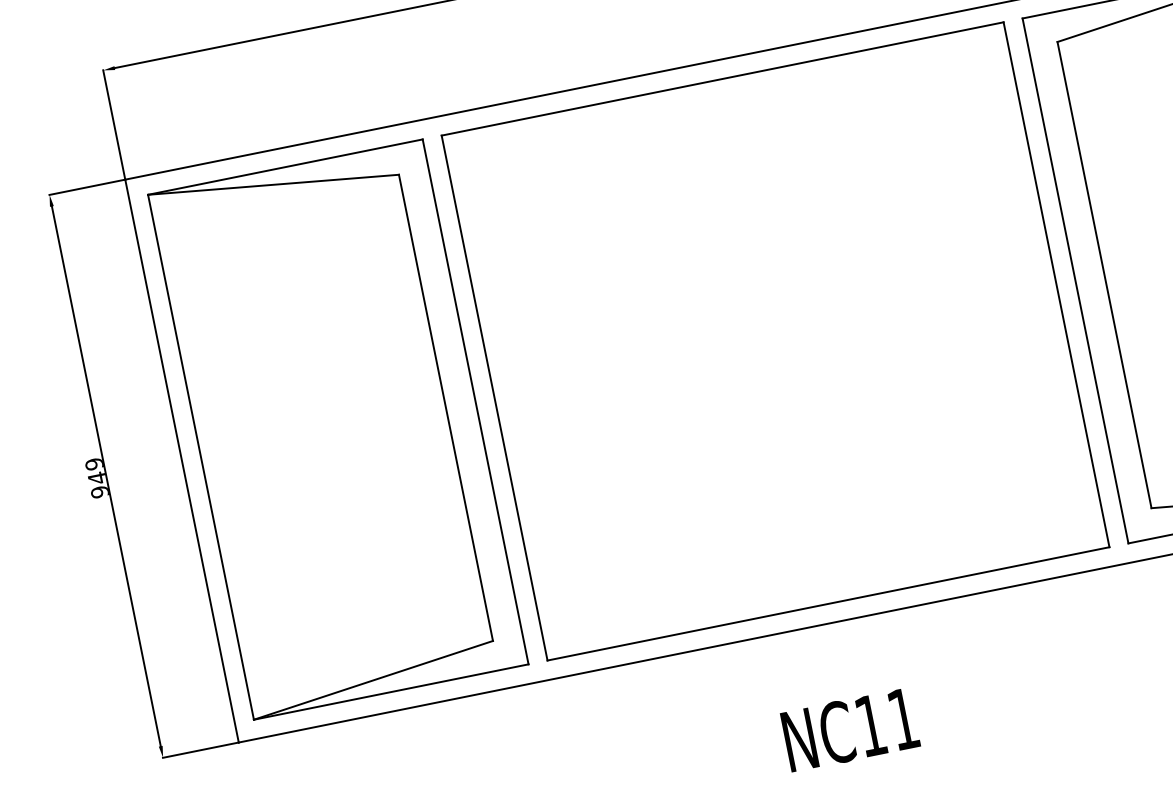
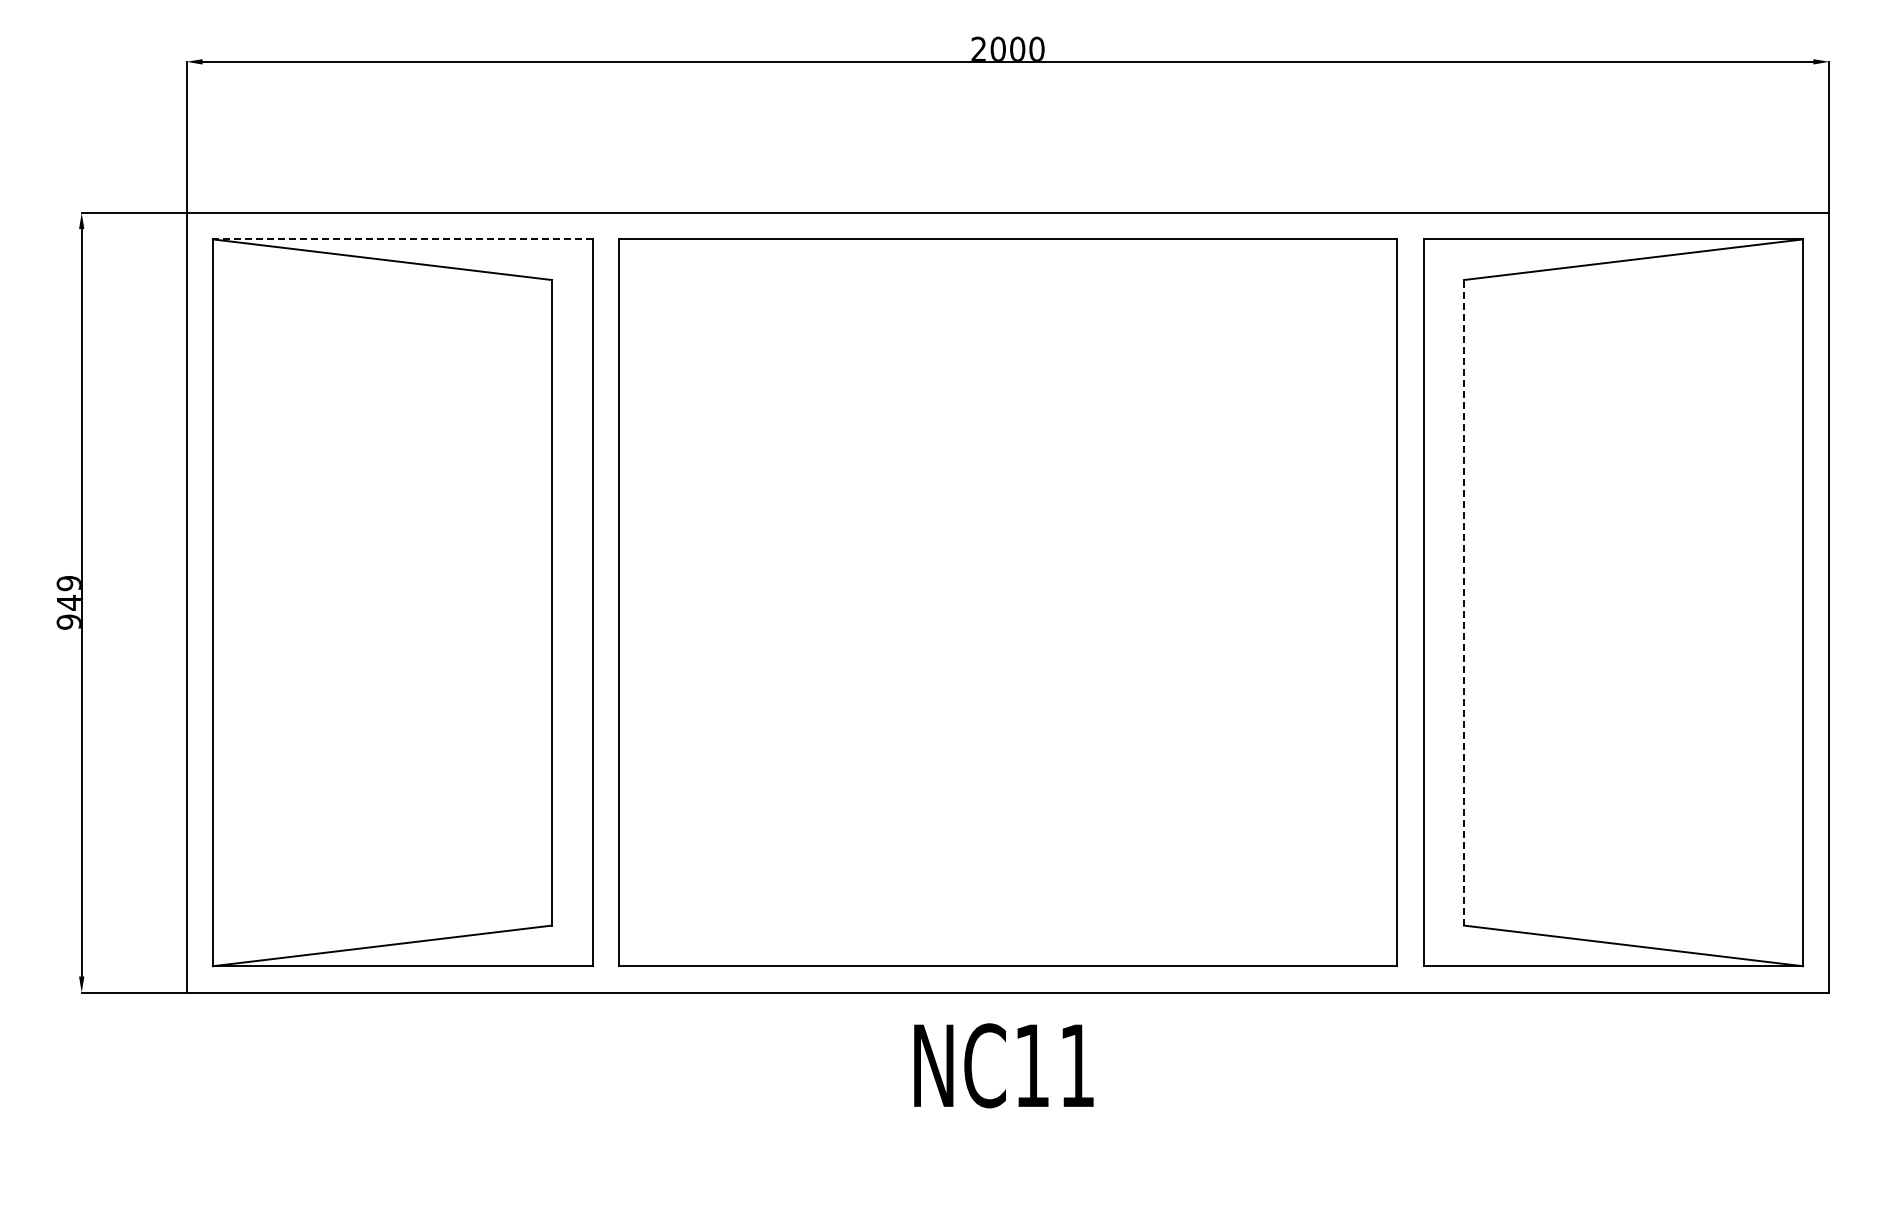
line: (285, 167) -> (402, 239), solid -> dashed
line: (1104, 274) -> (1463, 602), solid -> dashed
text: (850, 729) -> (1003, 1065), moved

